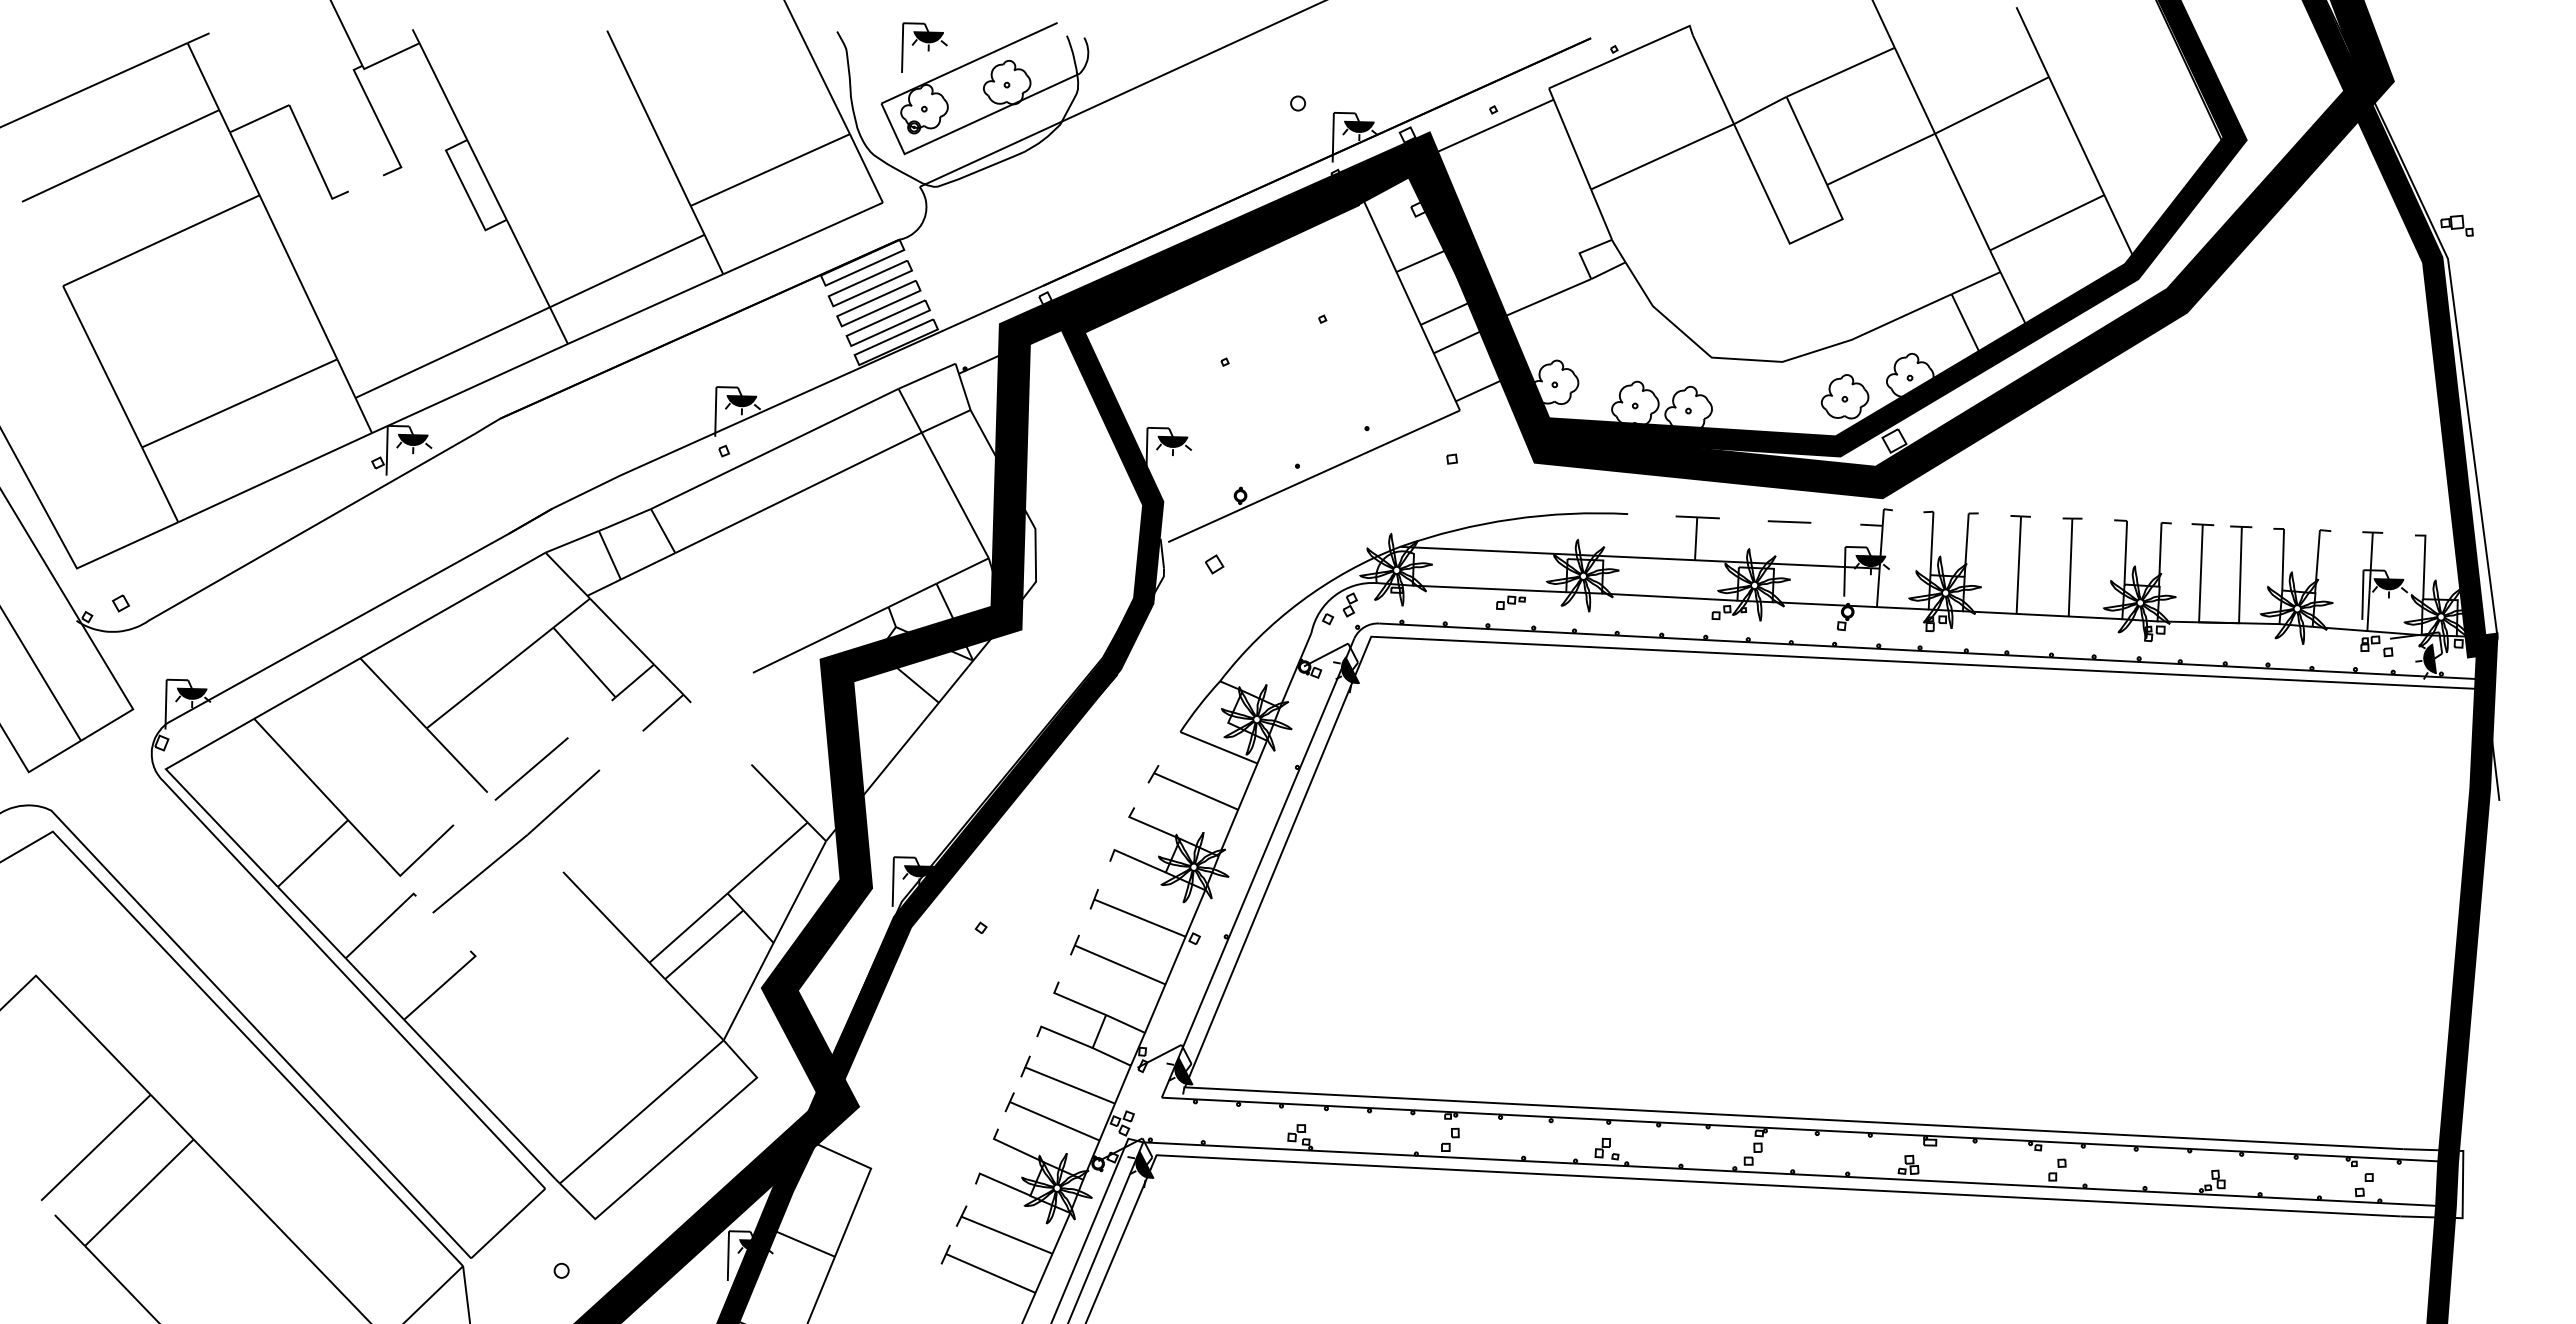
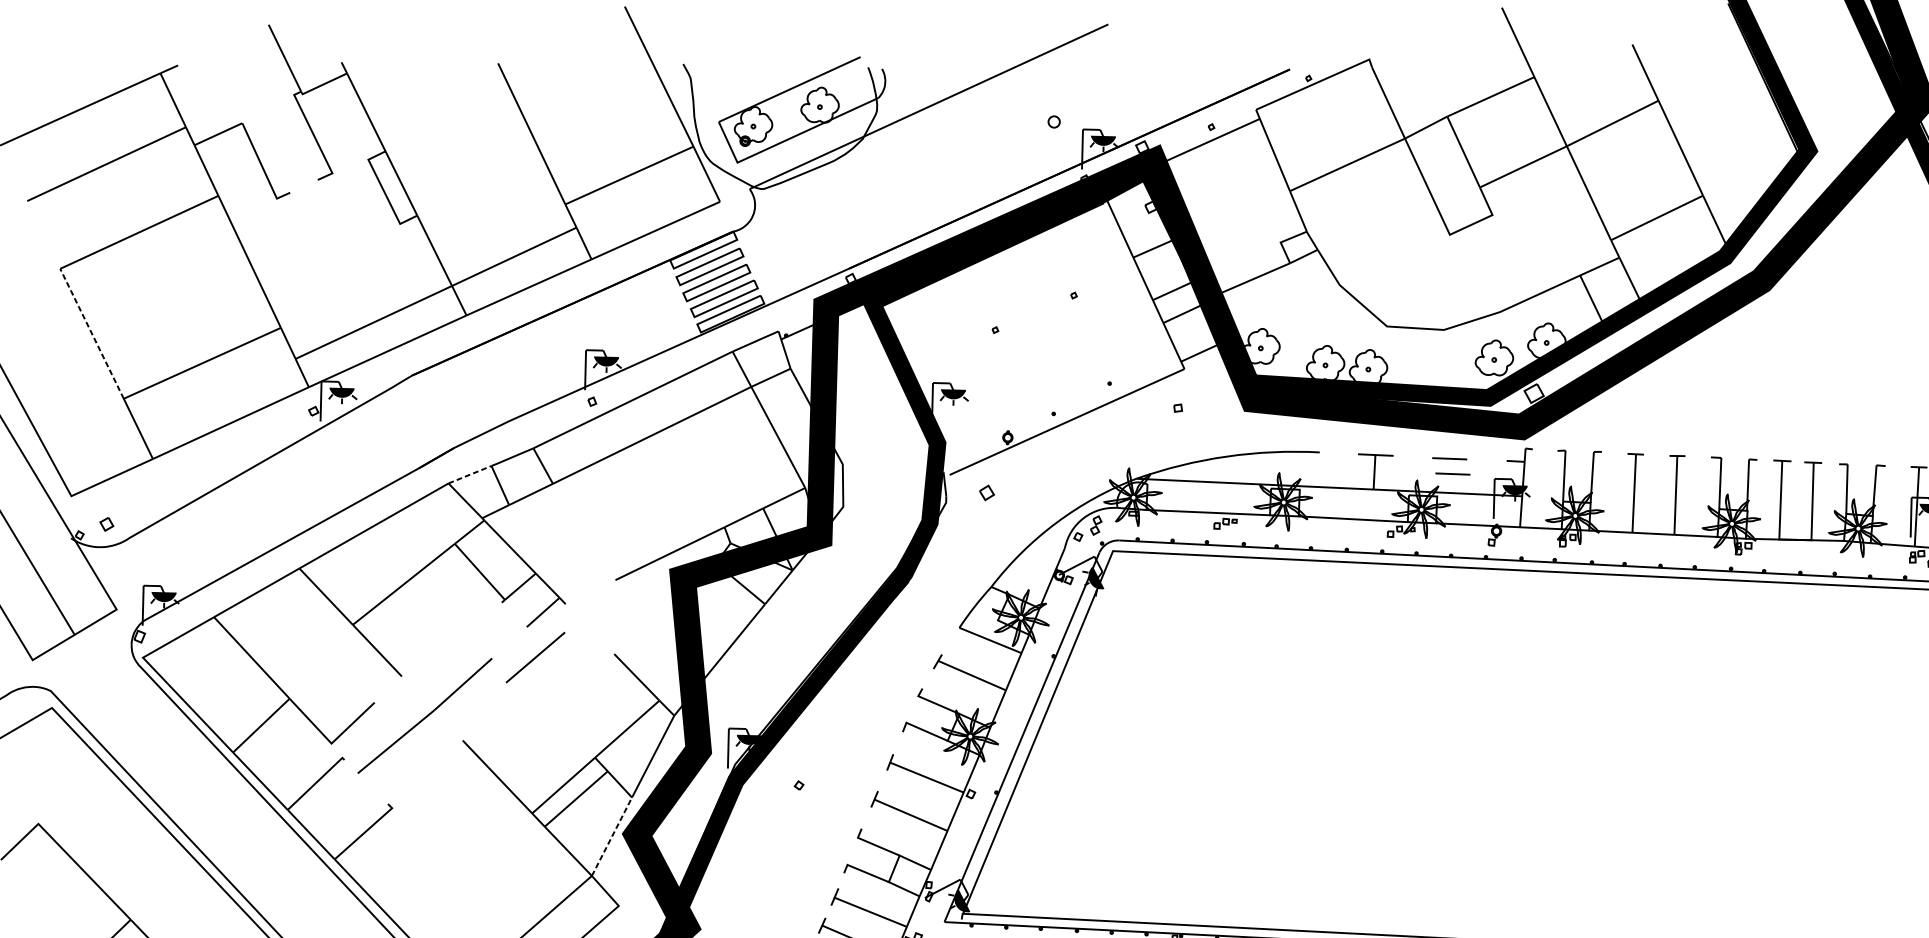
part: (924, 47) -> (753, 76), removed
line: (102, 366) -> (91, 333), solid -> dashed
line: (1793, 540) -> (1452, 473), added
line: (572, 541) -> (470, 474), solid -> dashed
line: (531, 768) -> (535, 657), moved
line: (748, 991) -> (611, 836), solid -> dashed

